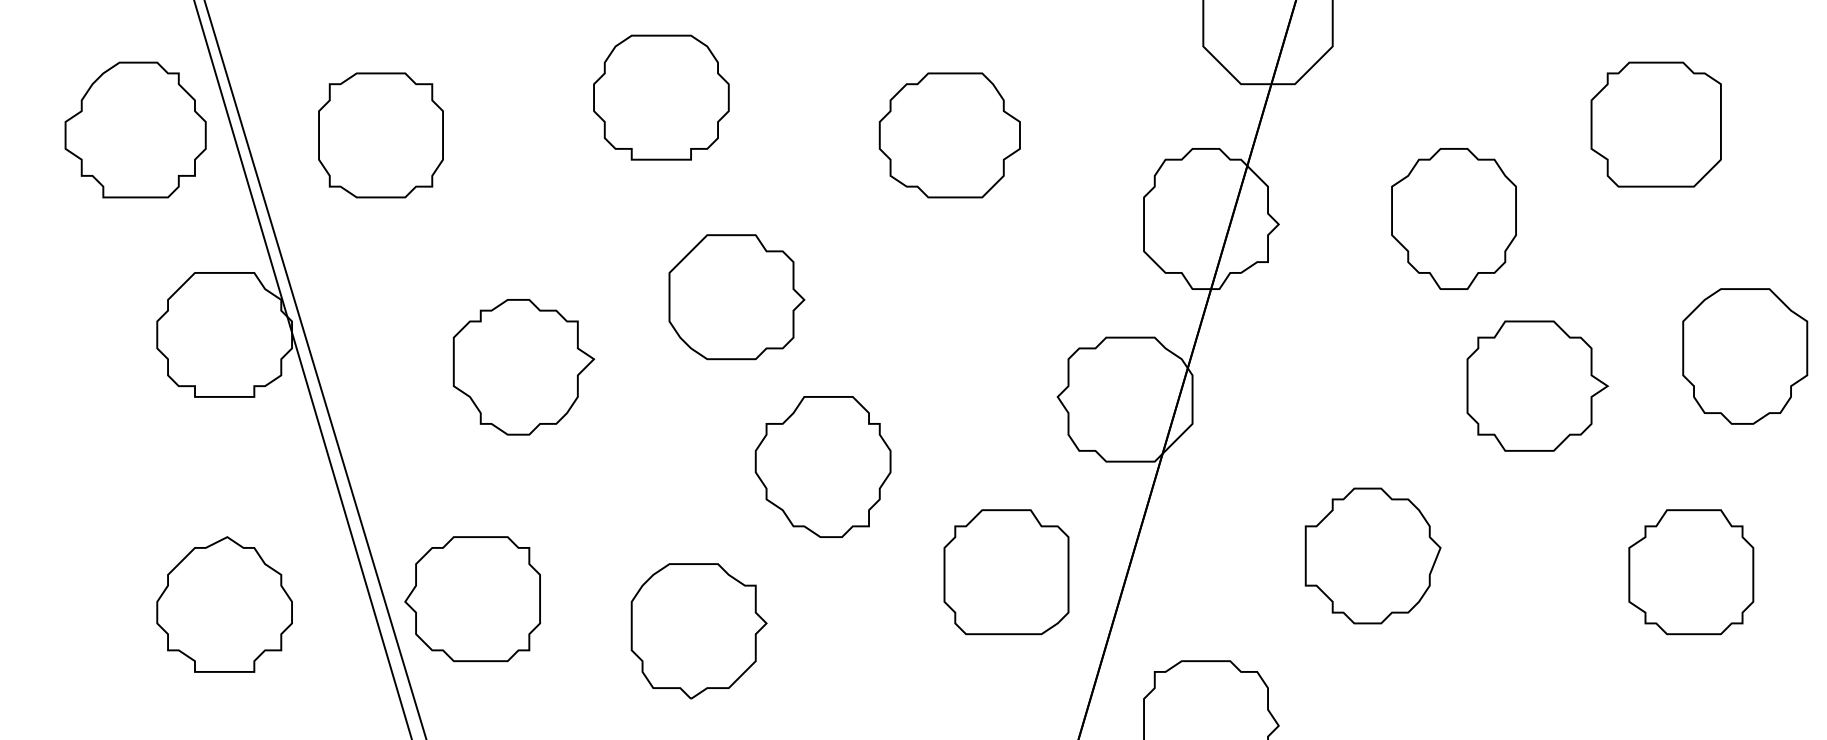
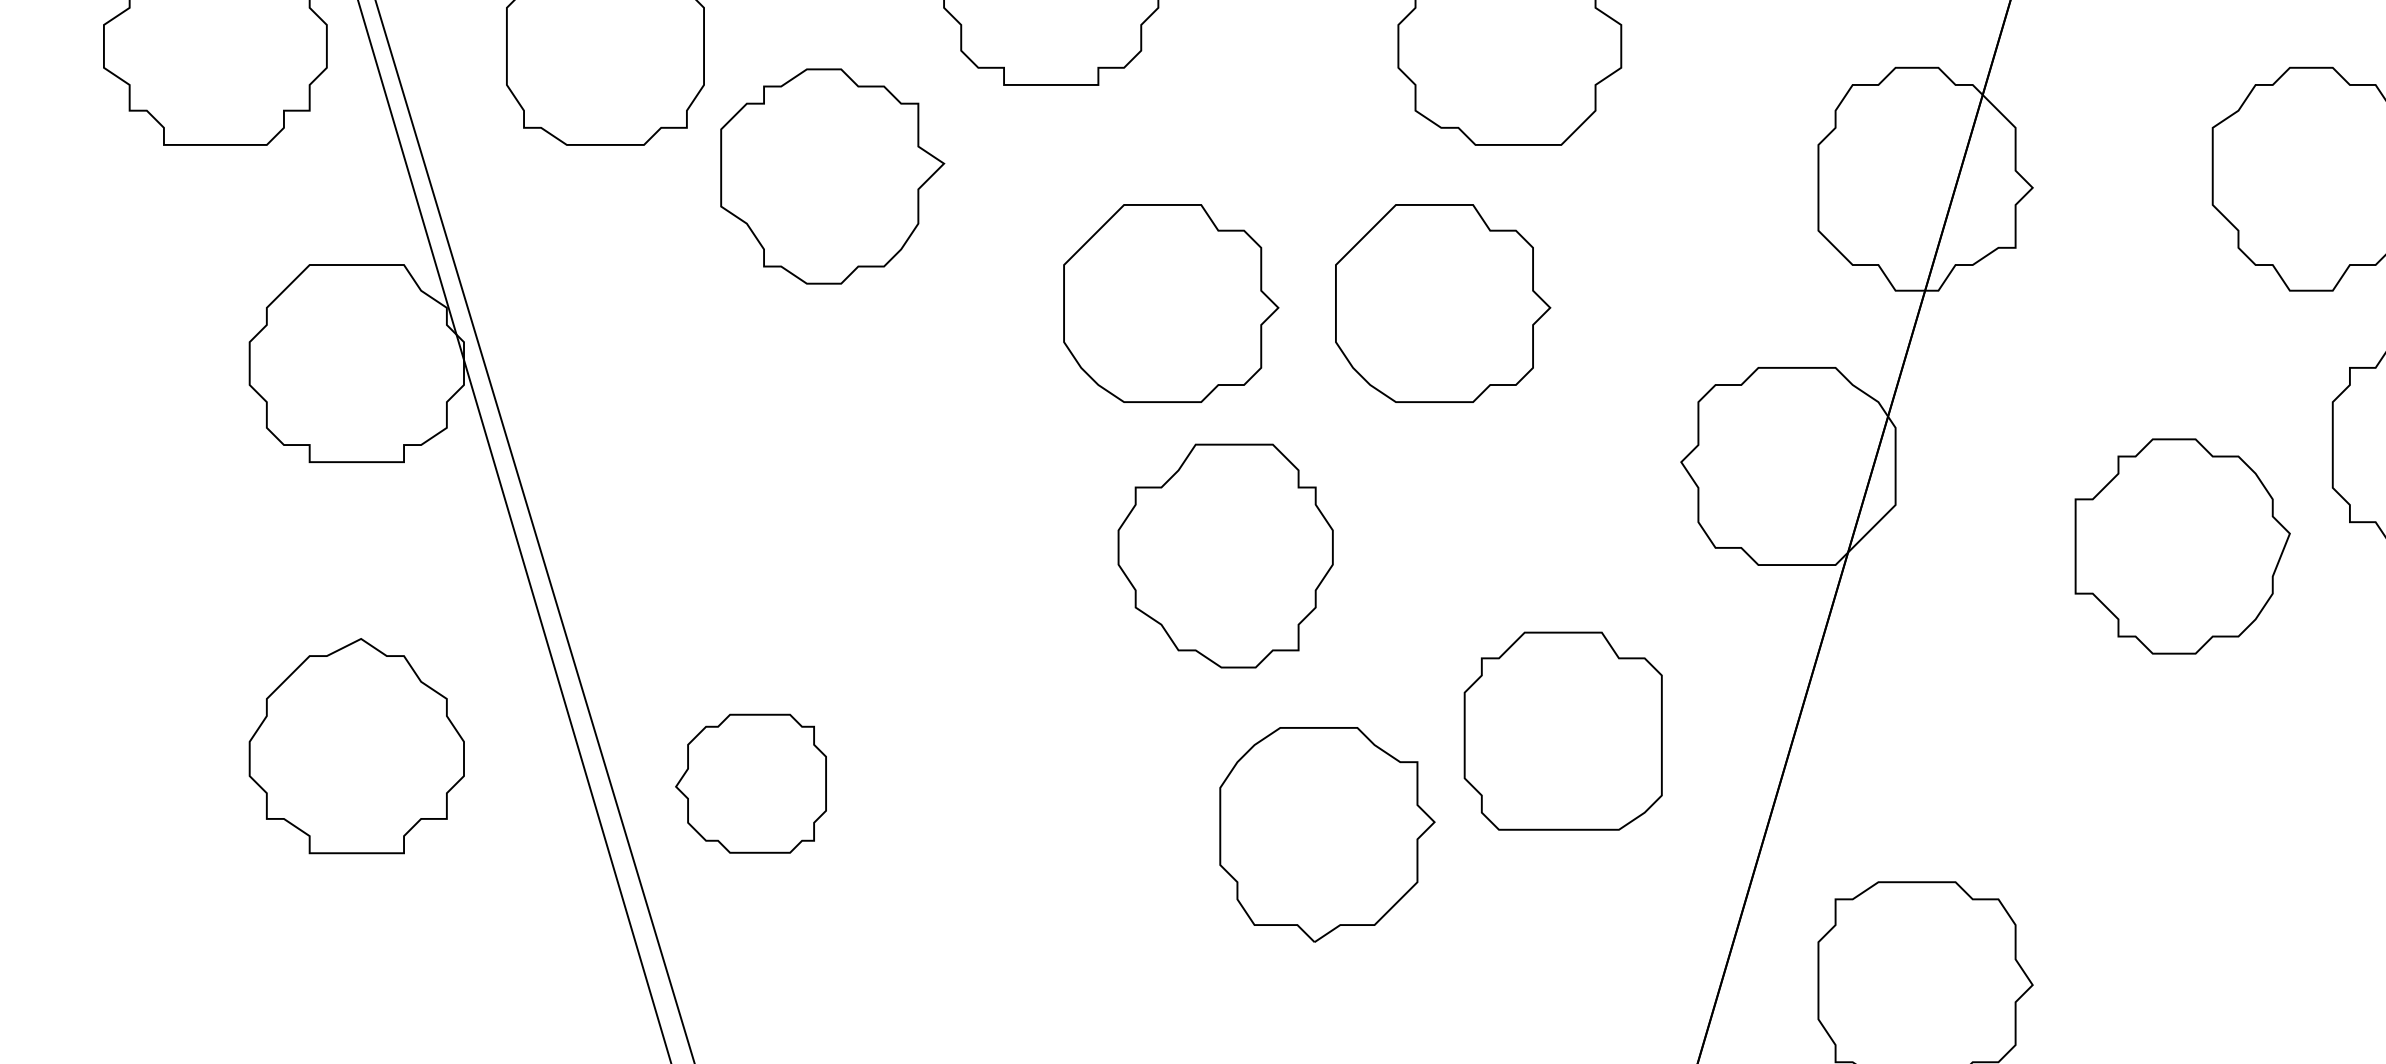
part: (907, 297) -> (1442, 304), added
part: (523, 367) -> (831, 176), moved
part: (822, 466) -> (1224, 555), moved
part: (1372, 555) -> (2181, 545), moved
part: (1006, 572) -> (1563, 731), moved
part: (472, 599) -> (750, 784), size x0.7
part: (224, 604) -> (356, 746), moved
part: (698, 631) -> (1326, 835), moved

